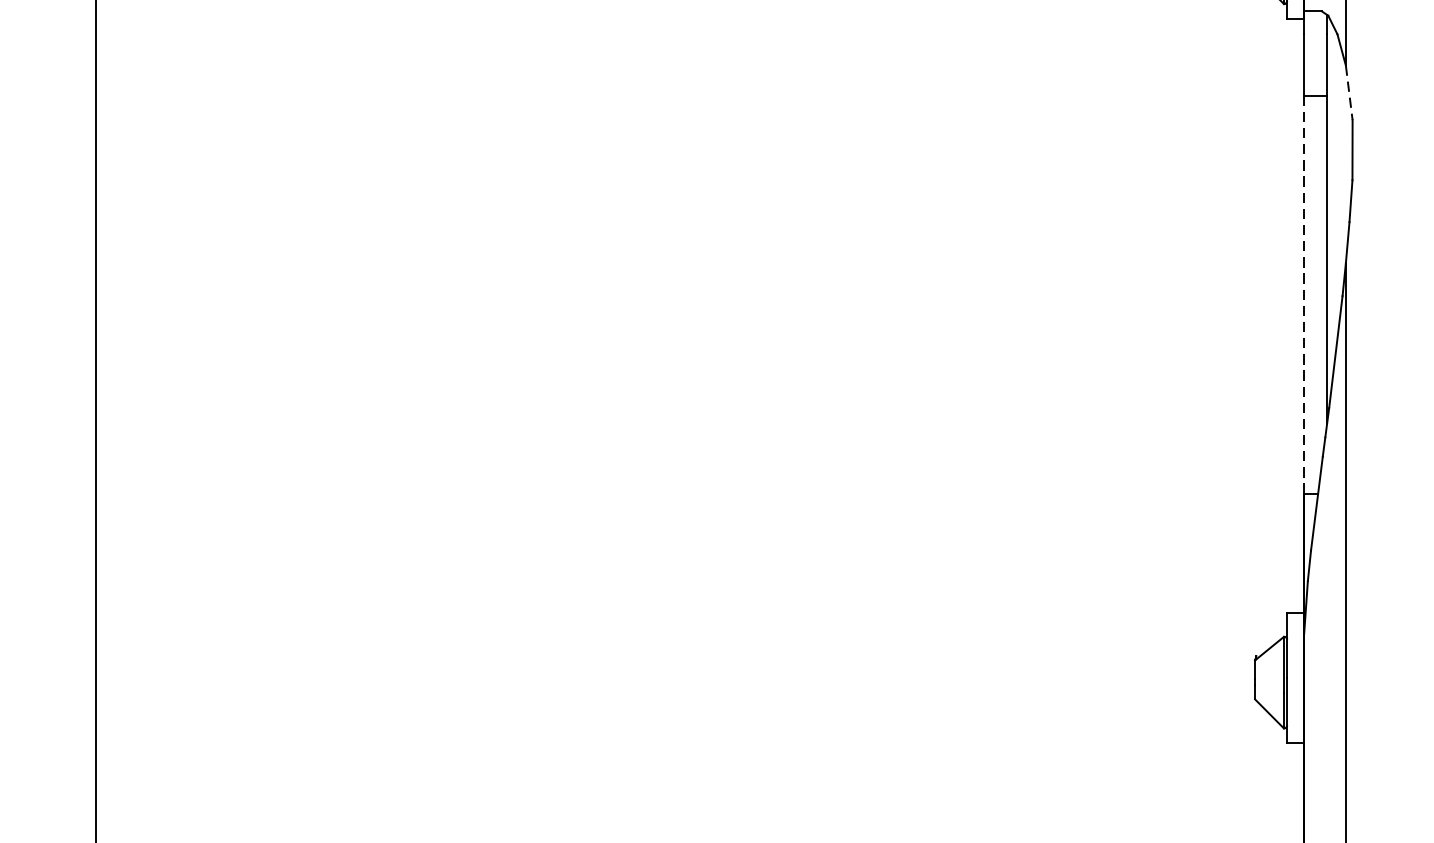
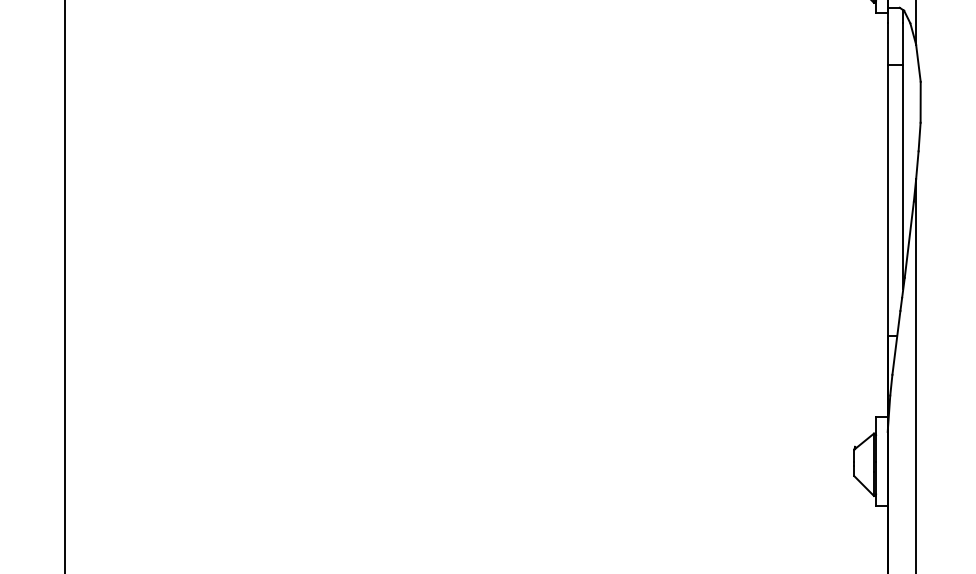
line: (1349, 93) -> (918, 63), dashed -> solid
line: (1303, 294) -> (887, 200), dashed -> solid

